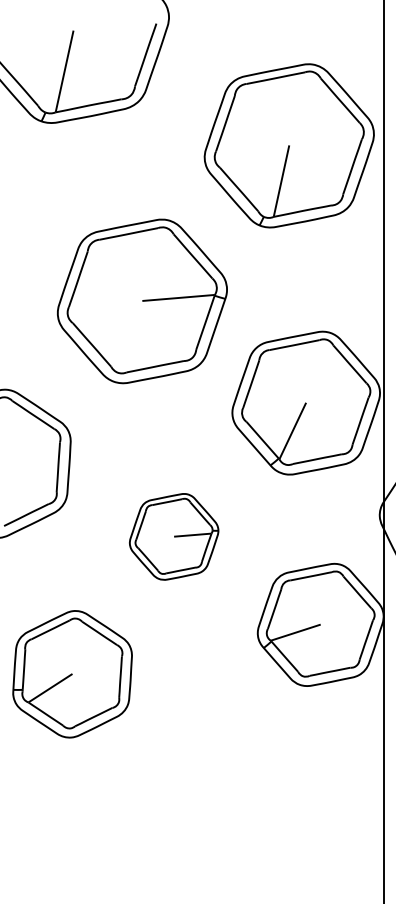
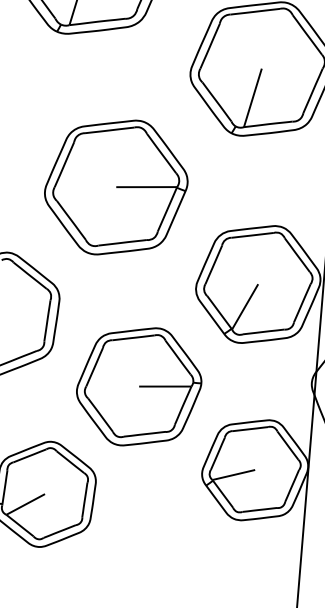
part: (142, 301) -> (116, 187), moved
part: (173, 536) -> (138, 386), size x1.67

